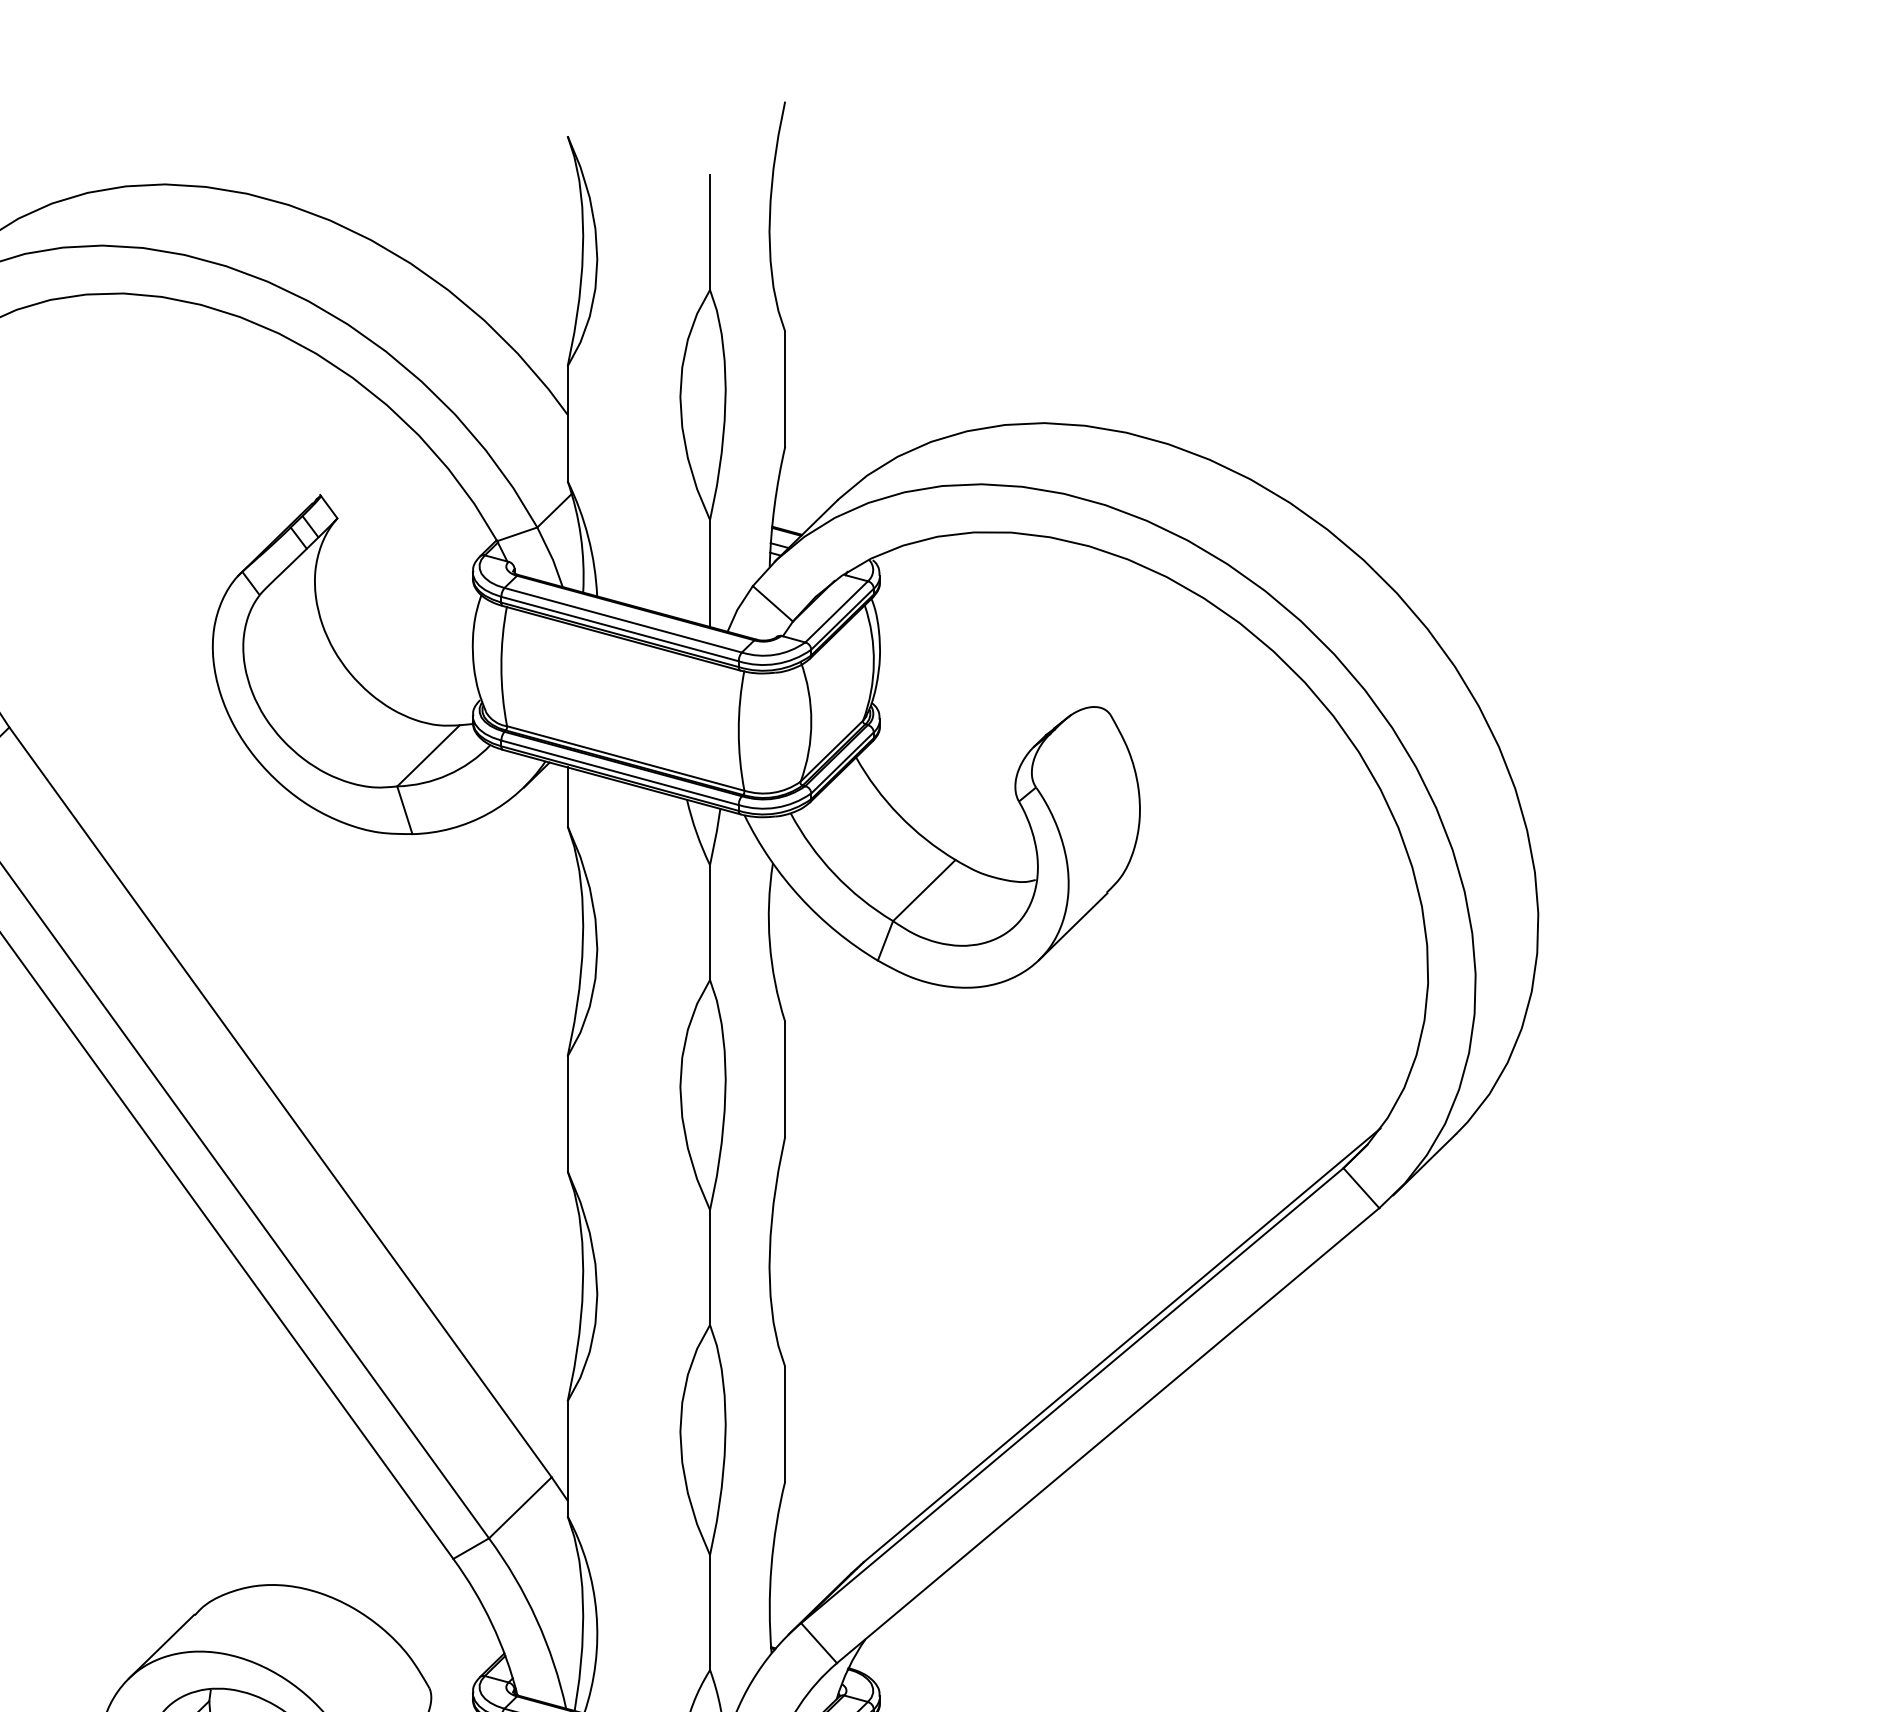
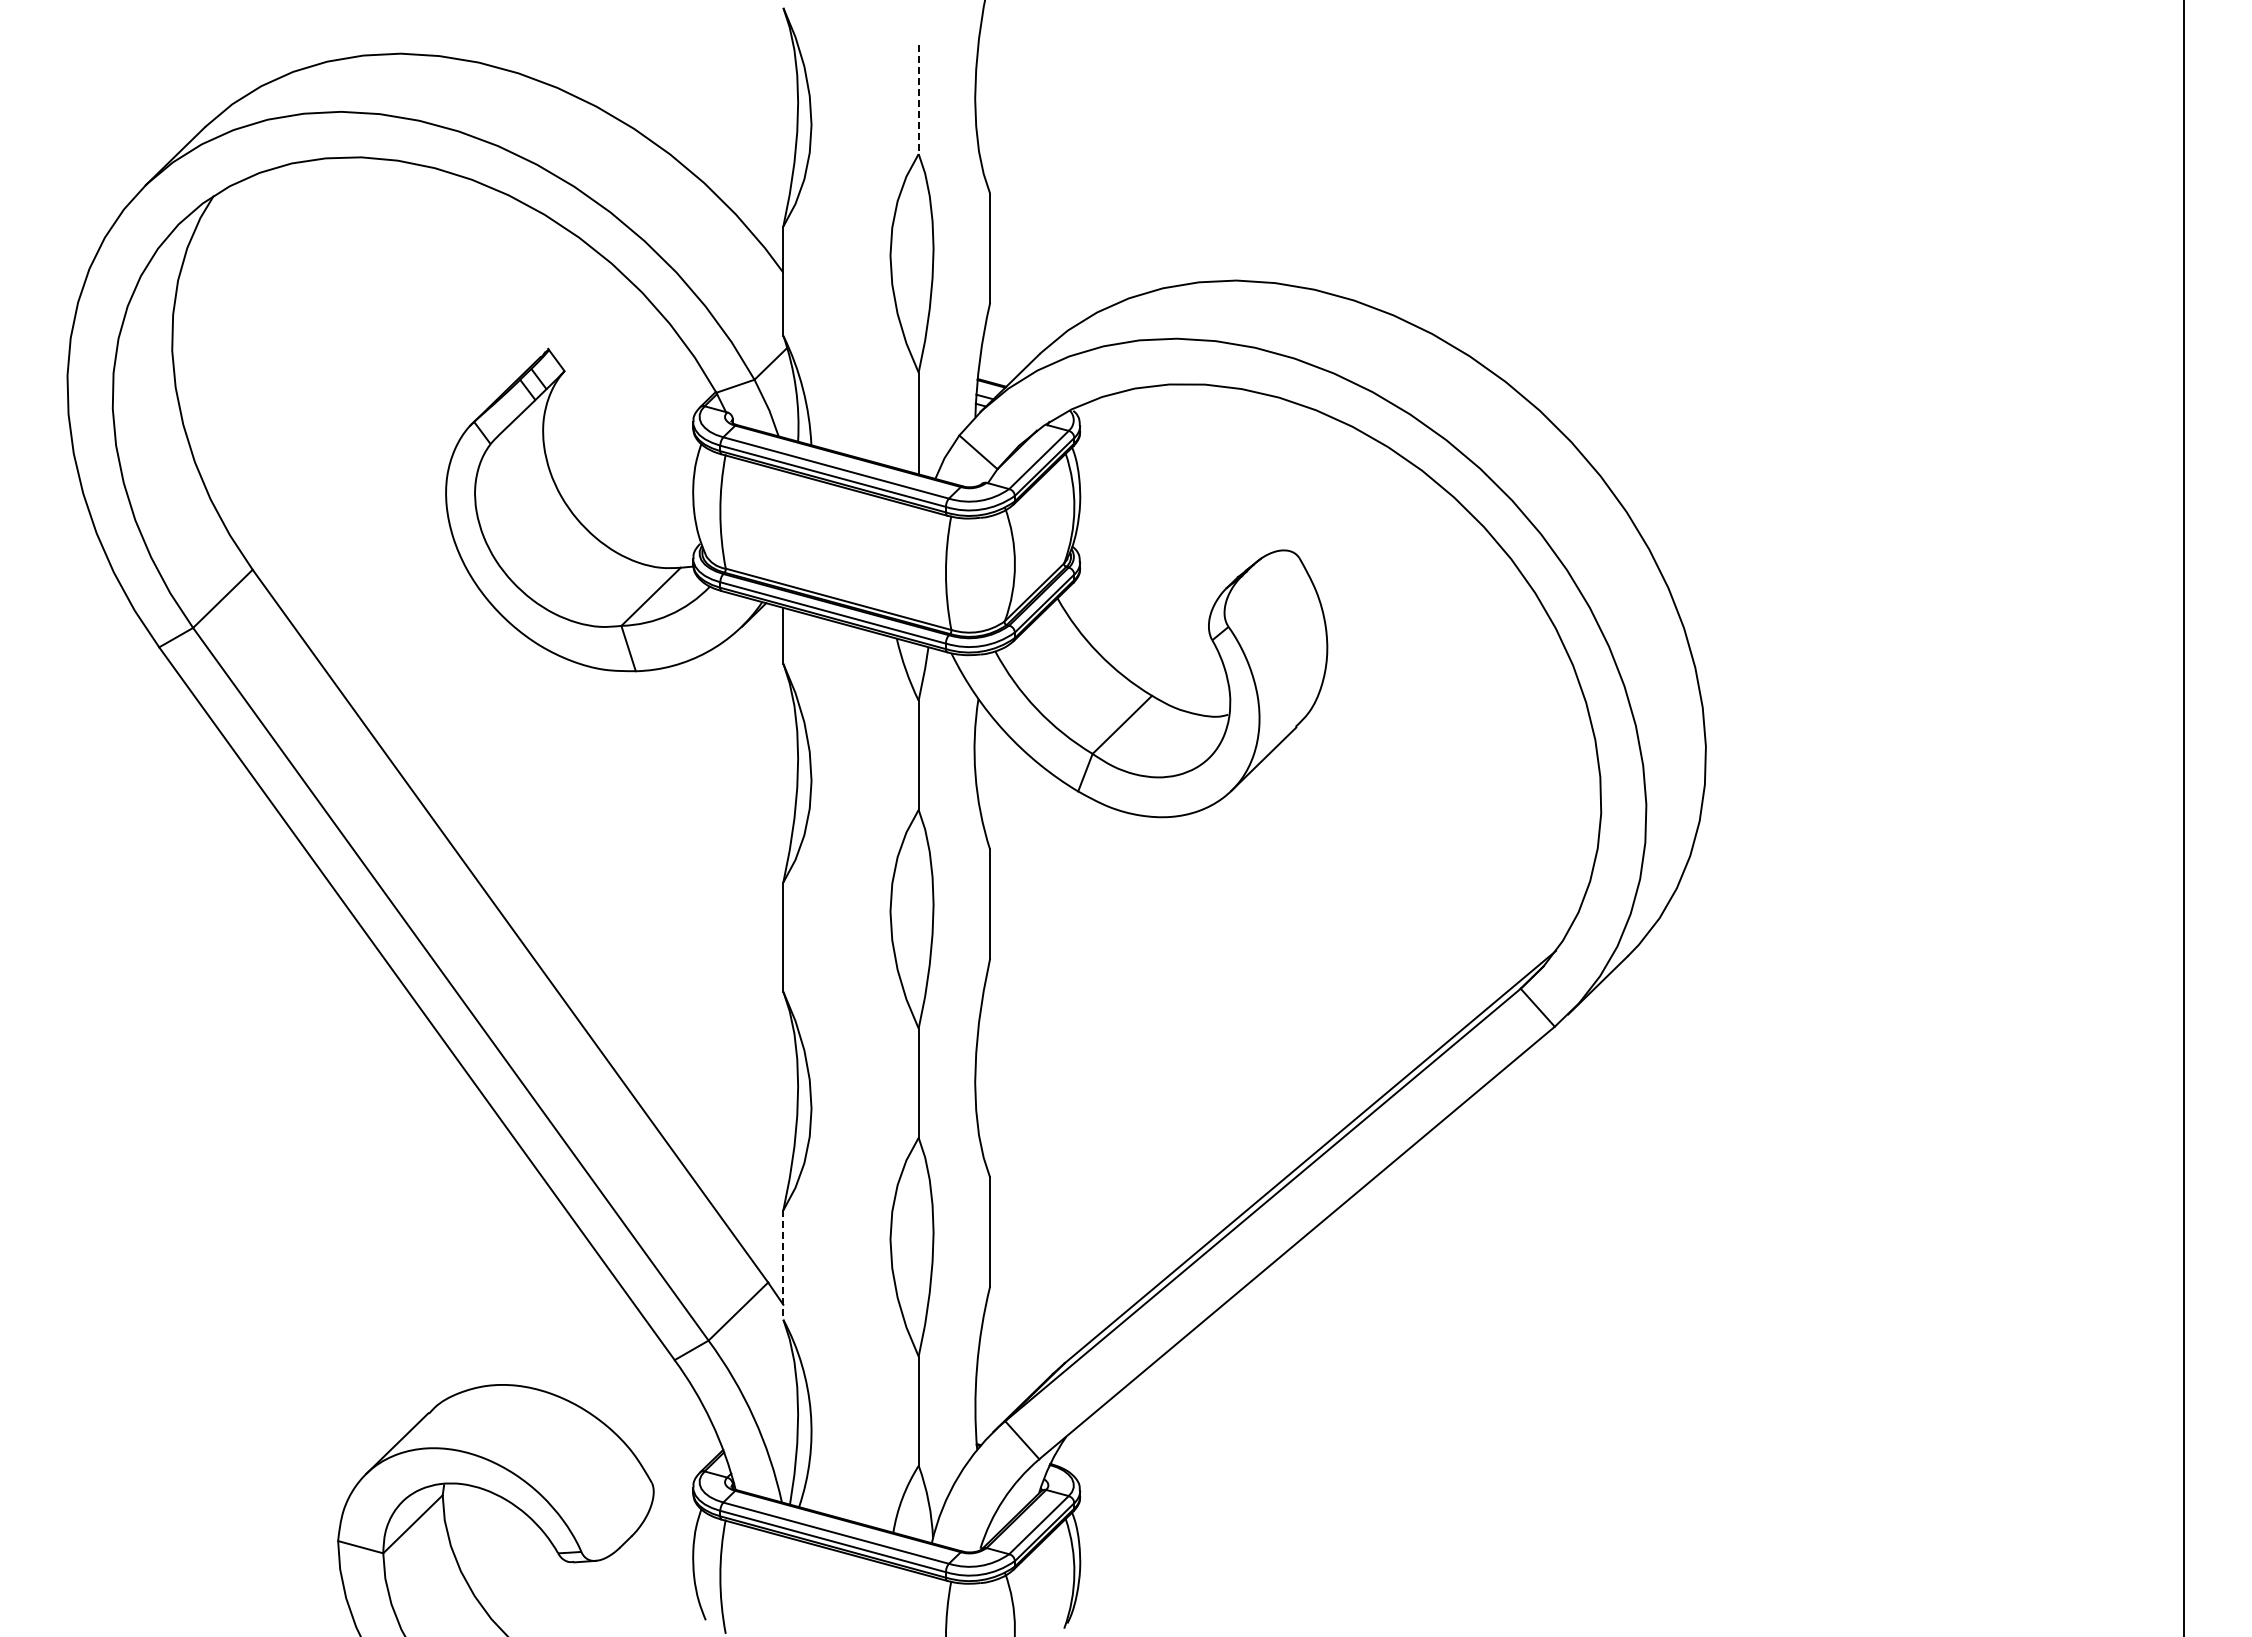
line: (709, 232) -> (918, 99), solid -> dashed
line: (567, 1459) -> (783, 1265), solid -> dashed

